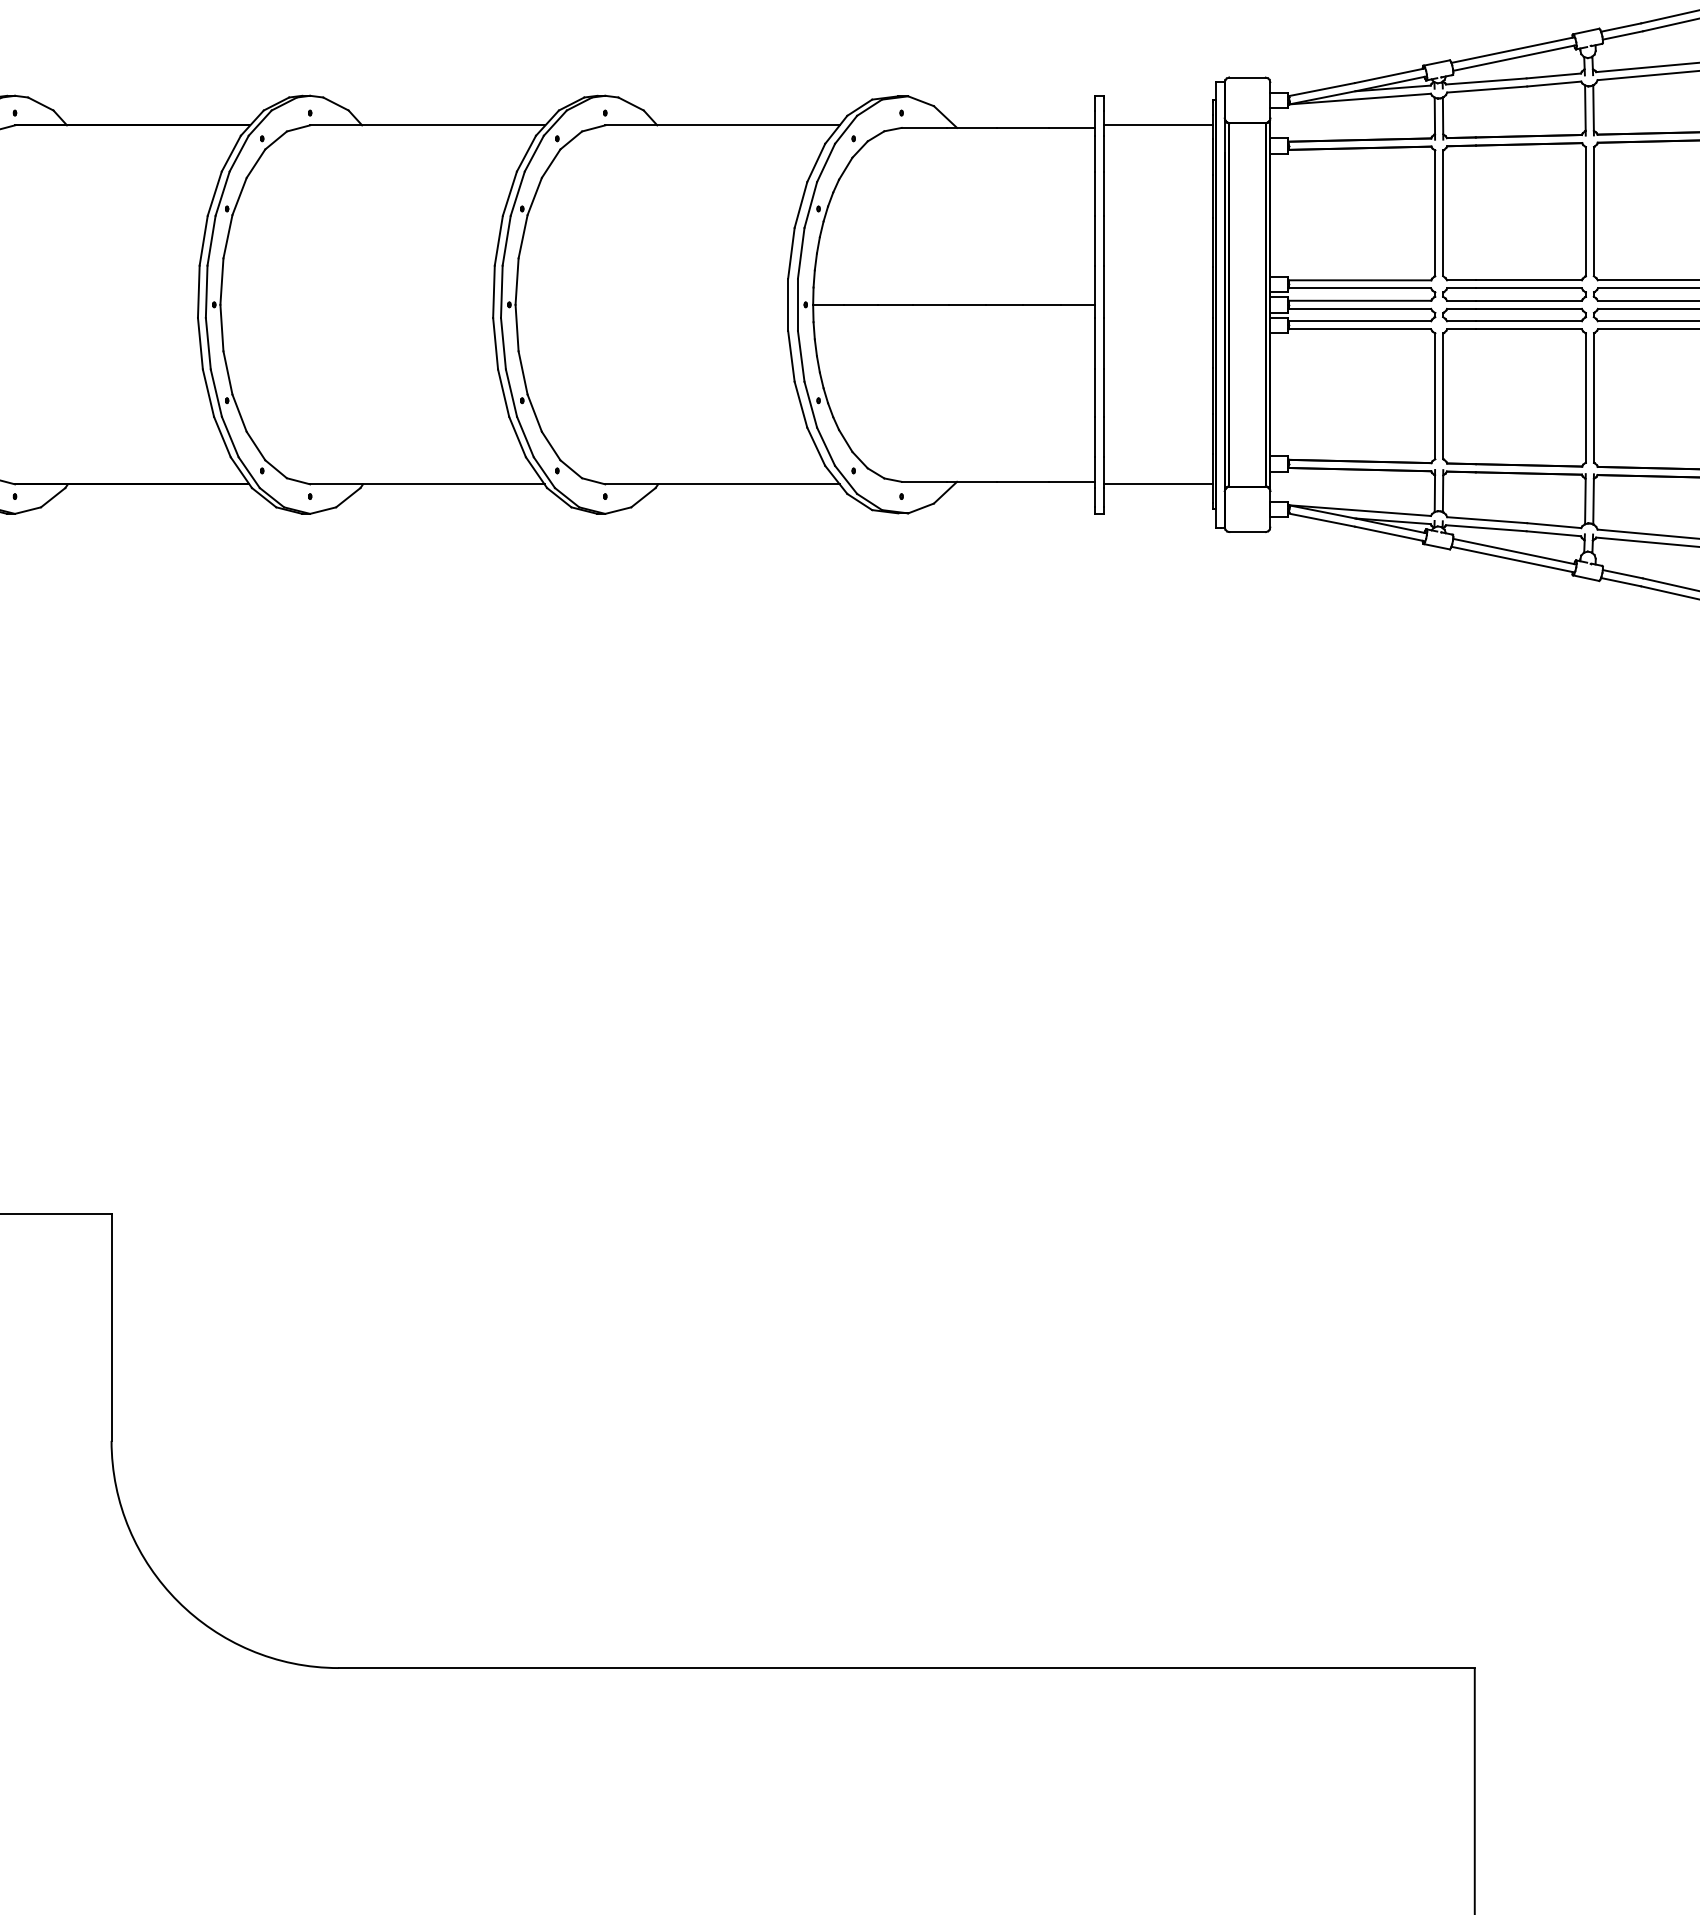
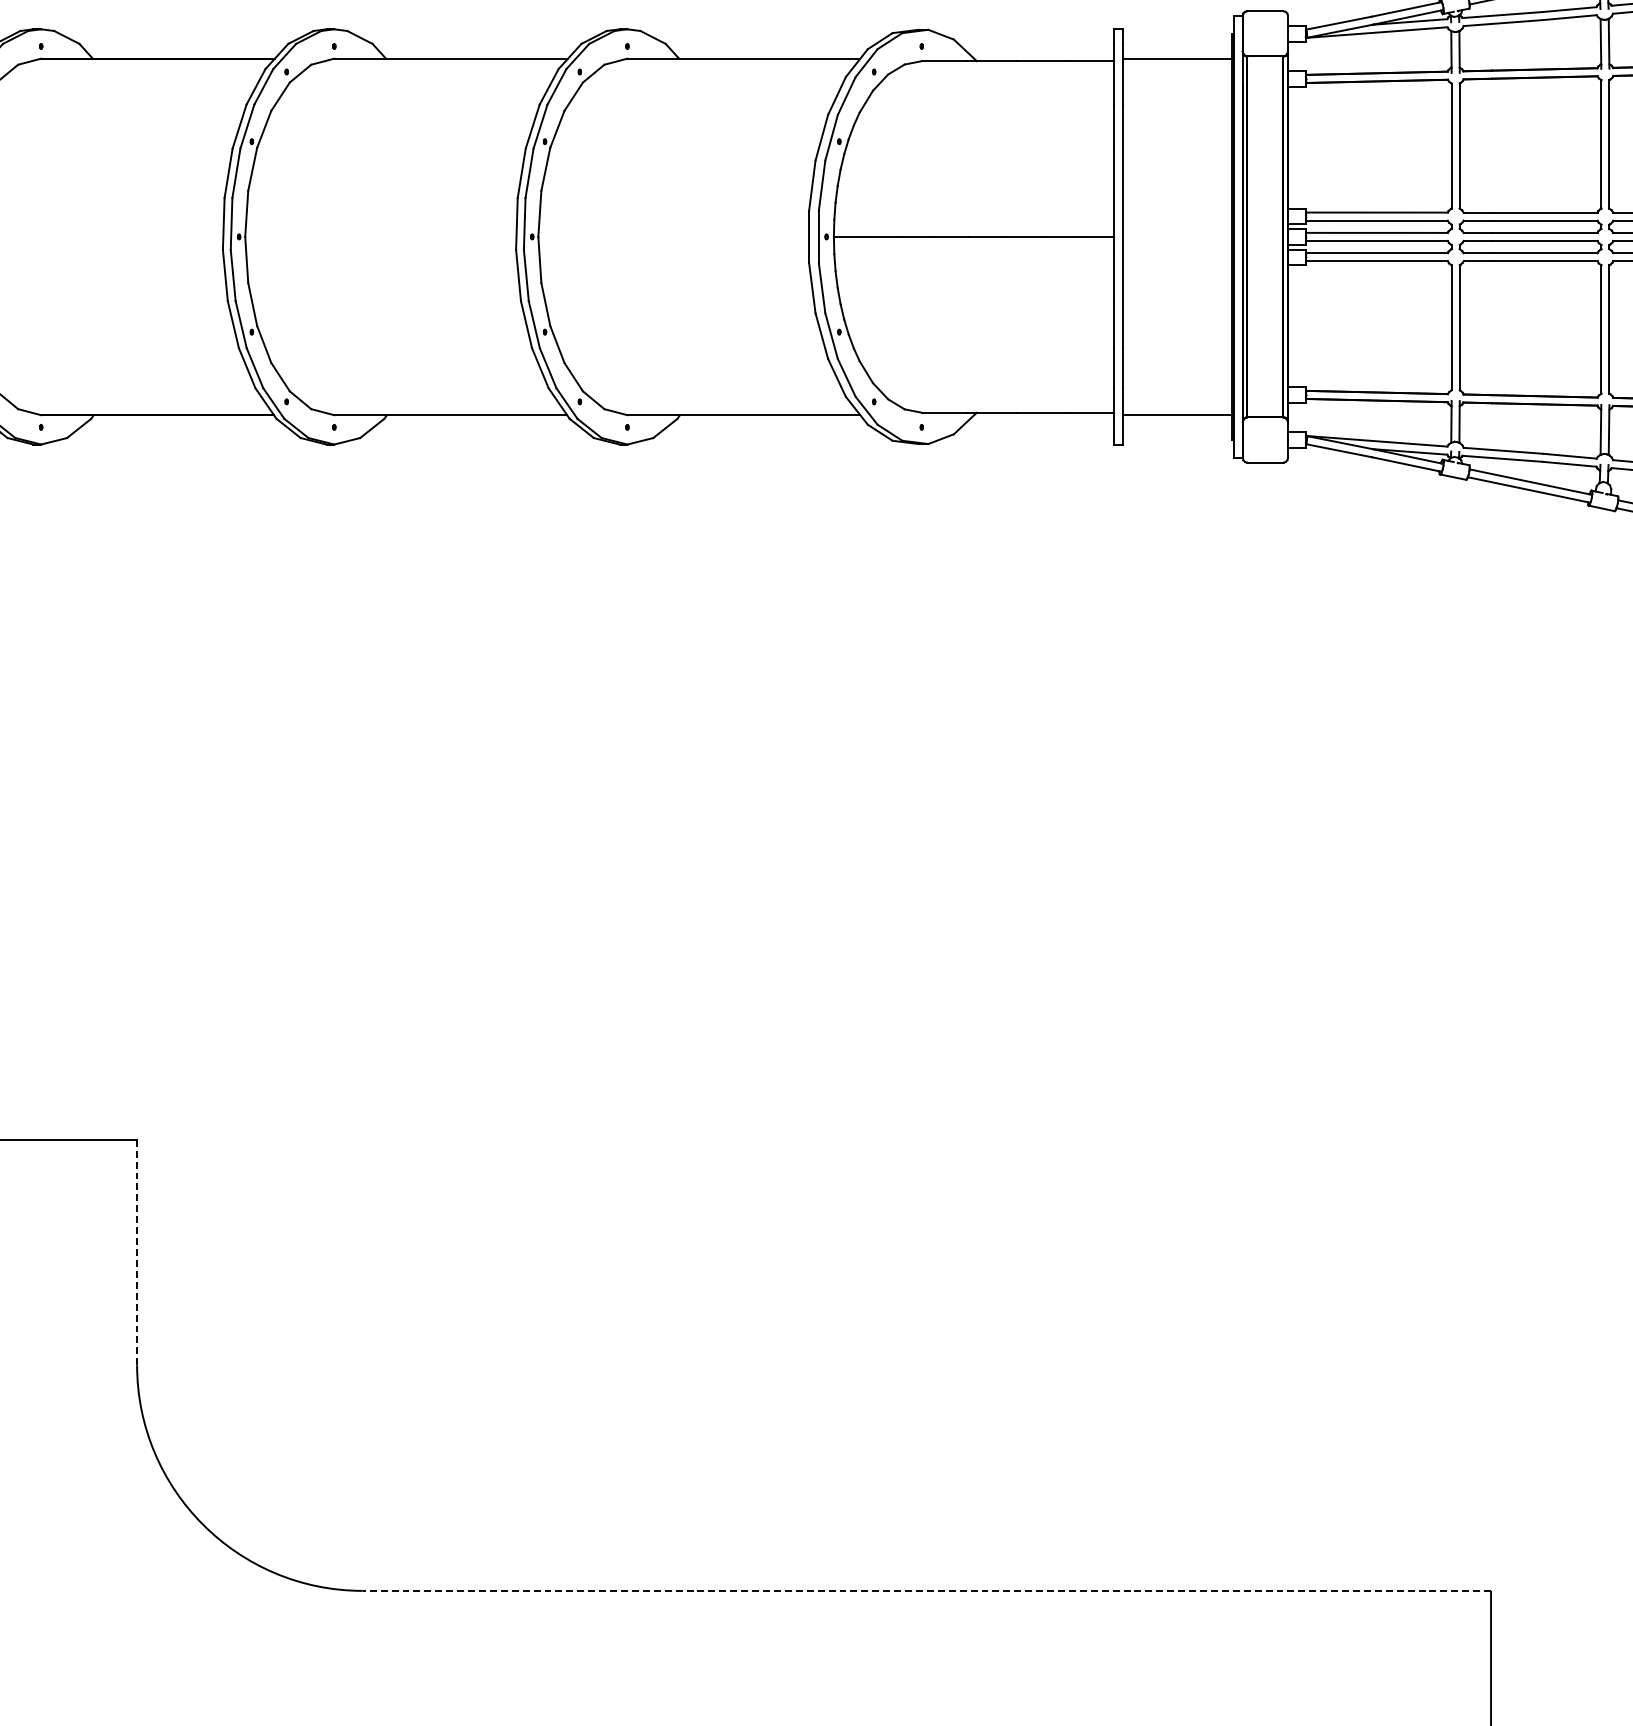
line: (111, 1327) -> (137, 1252), solid -> dashed
line: (906, 1668) -> (926, 1591), solid -> dashed

